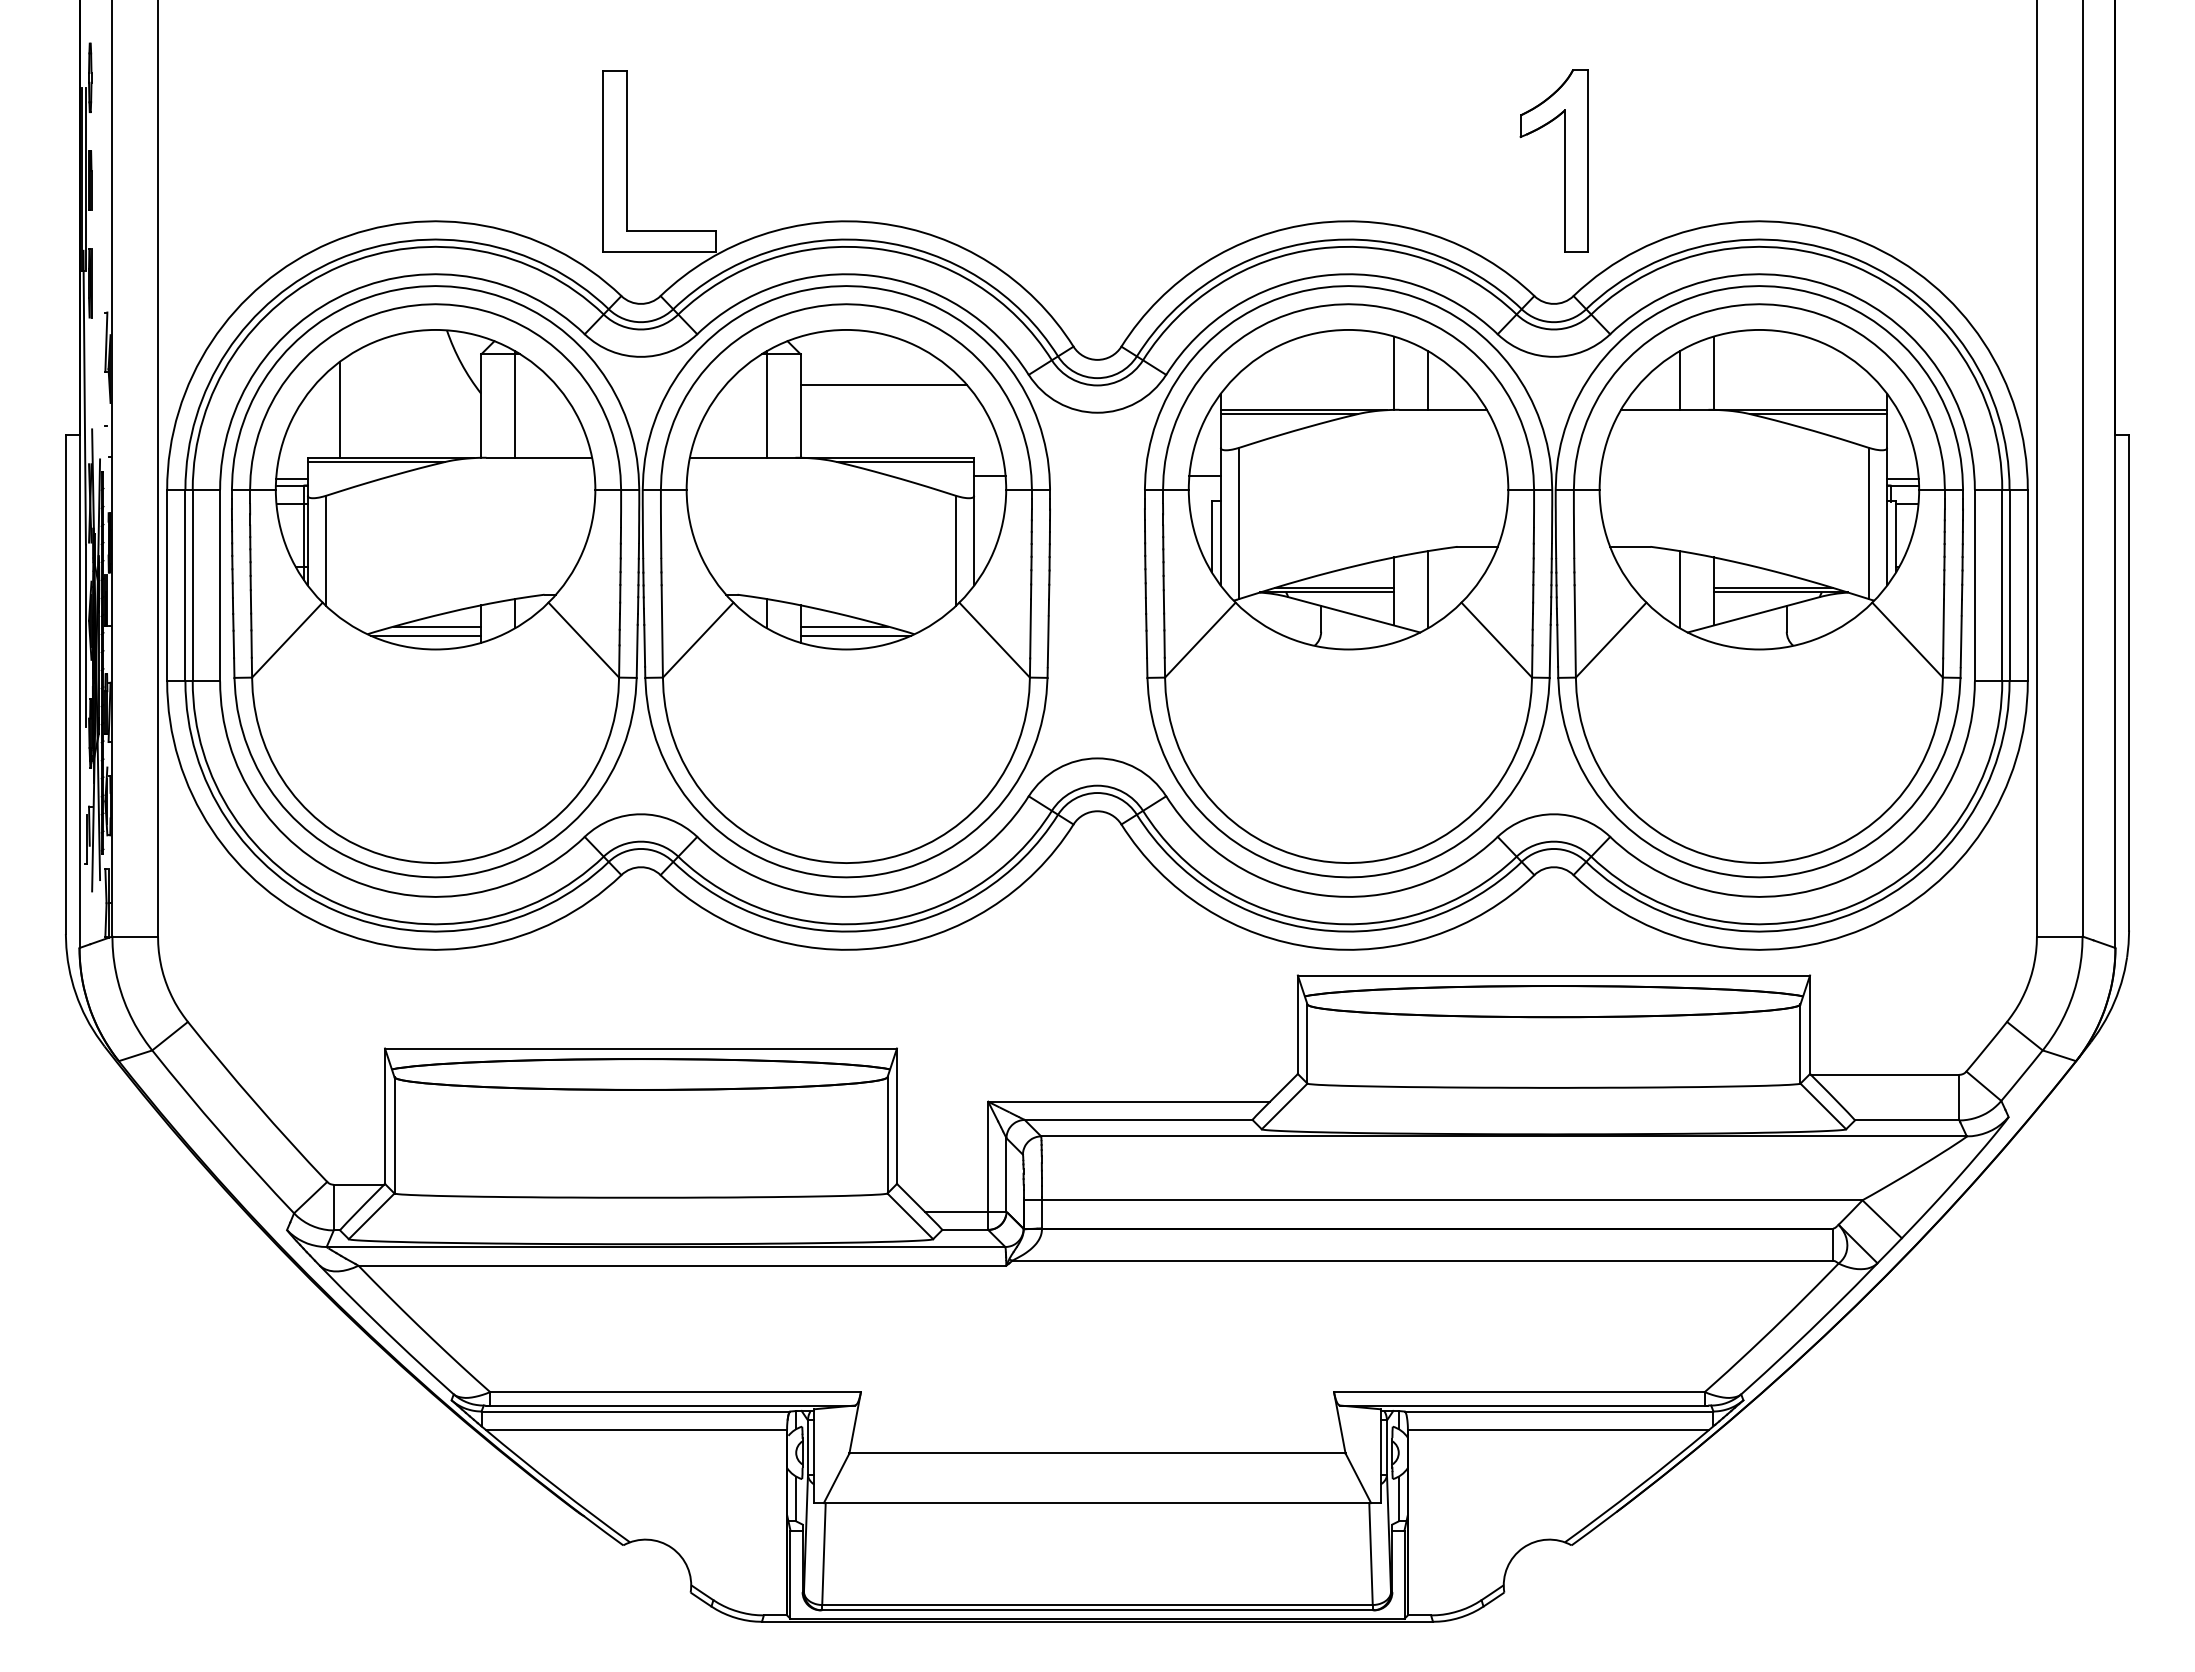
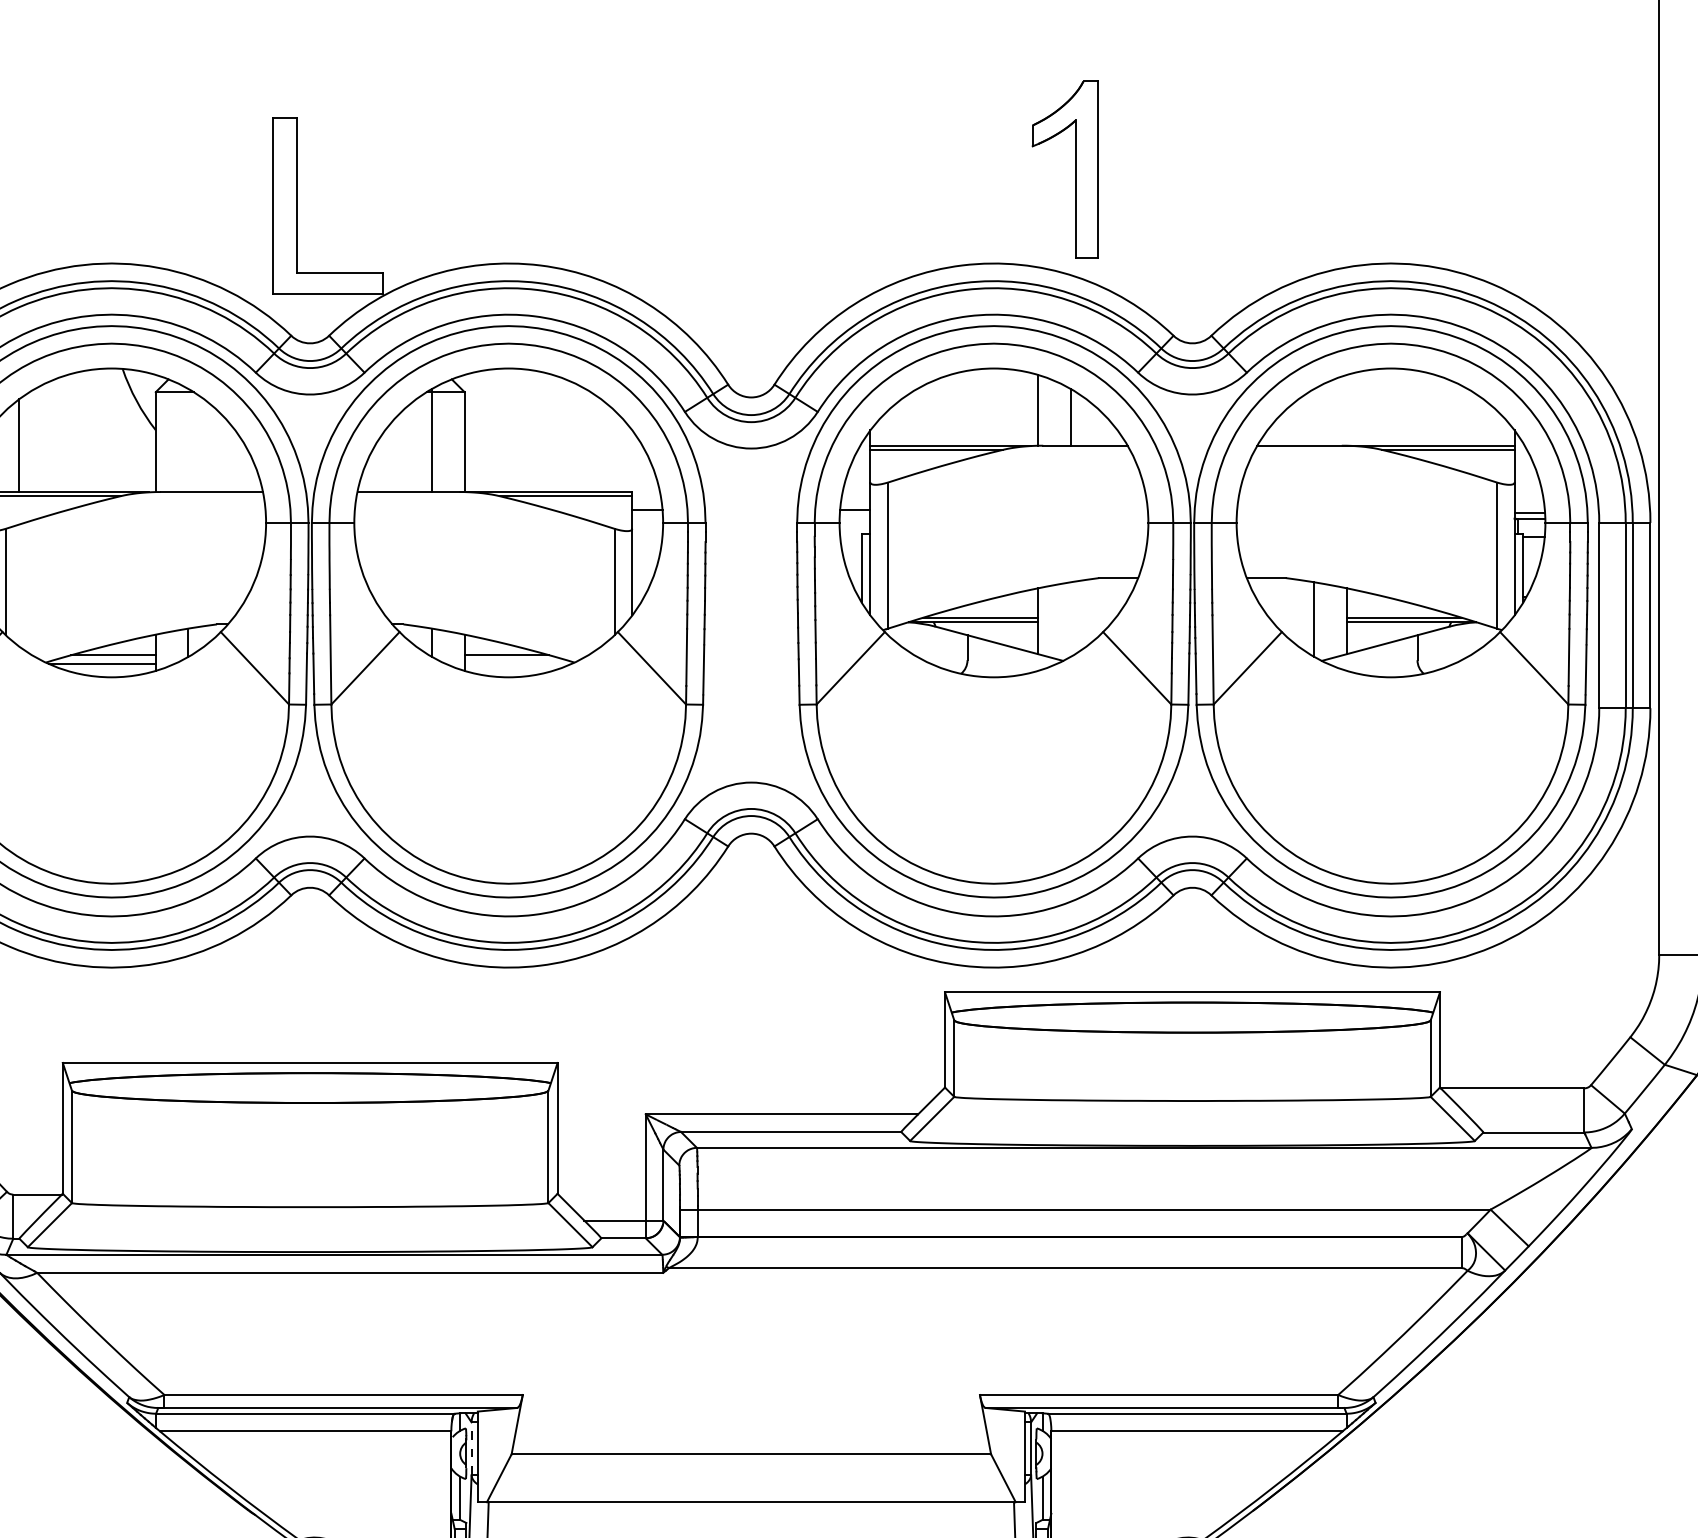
part: (1564, 160) -> (1075, 169), moved
line: (1713, 372) -> (1346, 409), removed
line: (1680, 380) -> (1314, 417), removed
line: (883, 384) -> (544, 421), removed
line: (514, 404) -> (187, 440), removed
line: (1427, 589) -> (1070, 619), removed
line: (855, 635) -> (517, 663), removed
line: (807, 1447) -> (471, 1448), solid -> dashed

